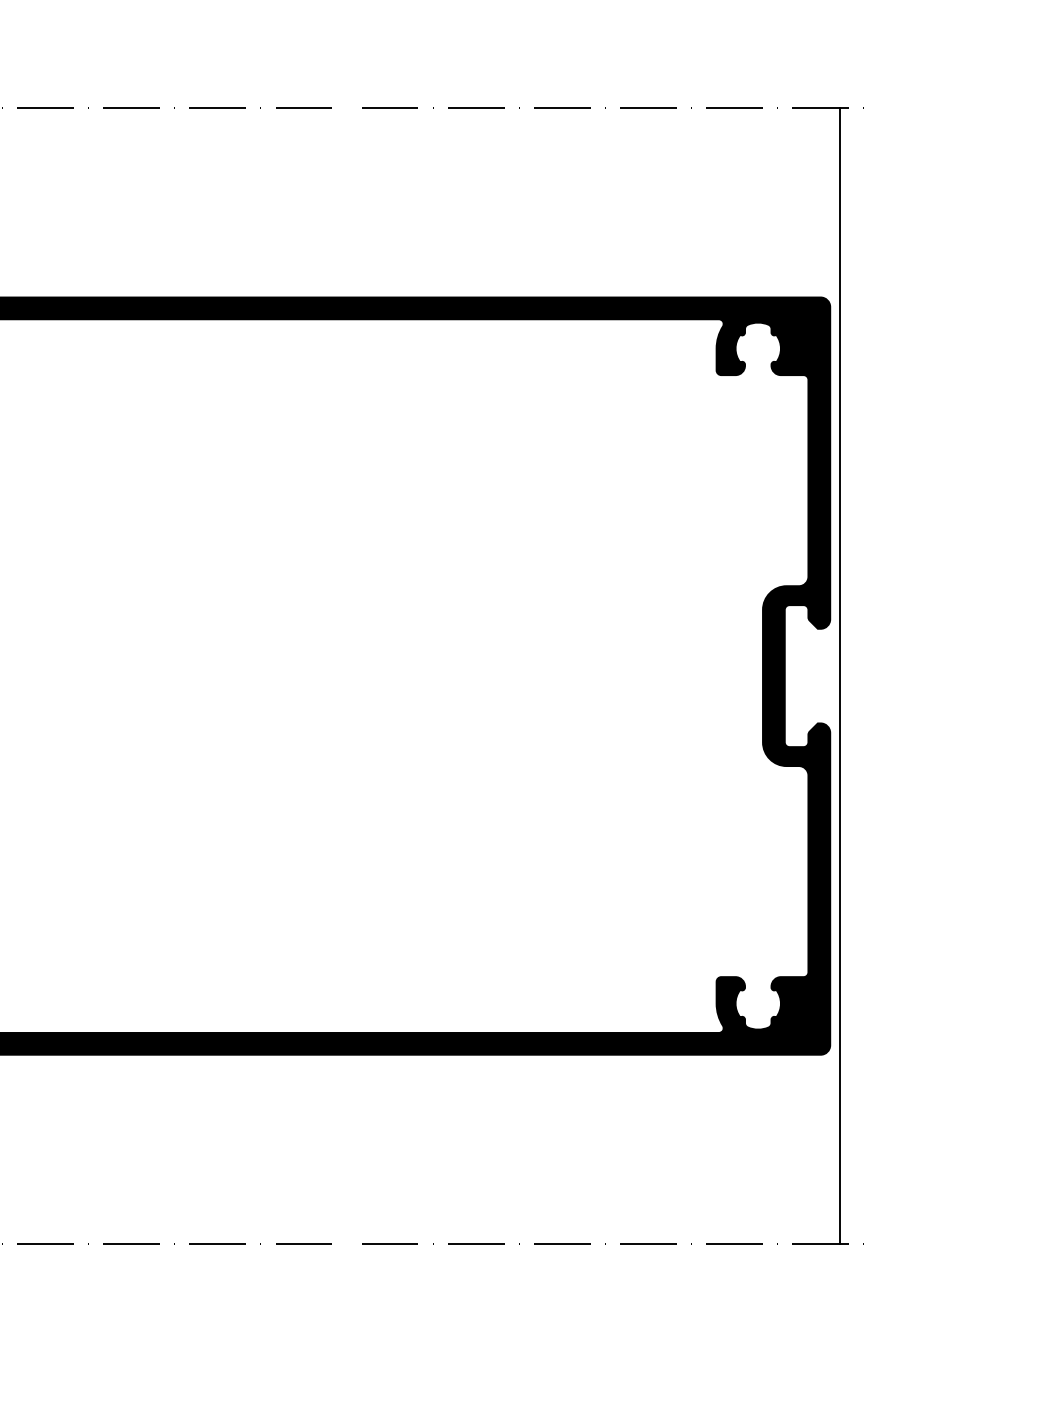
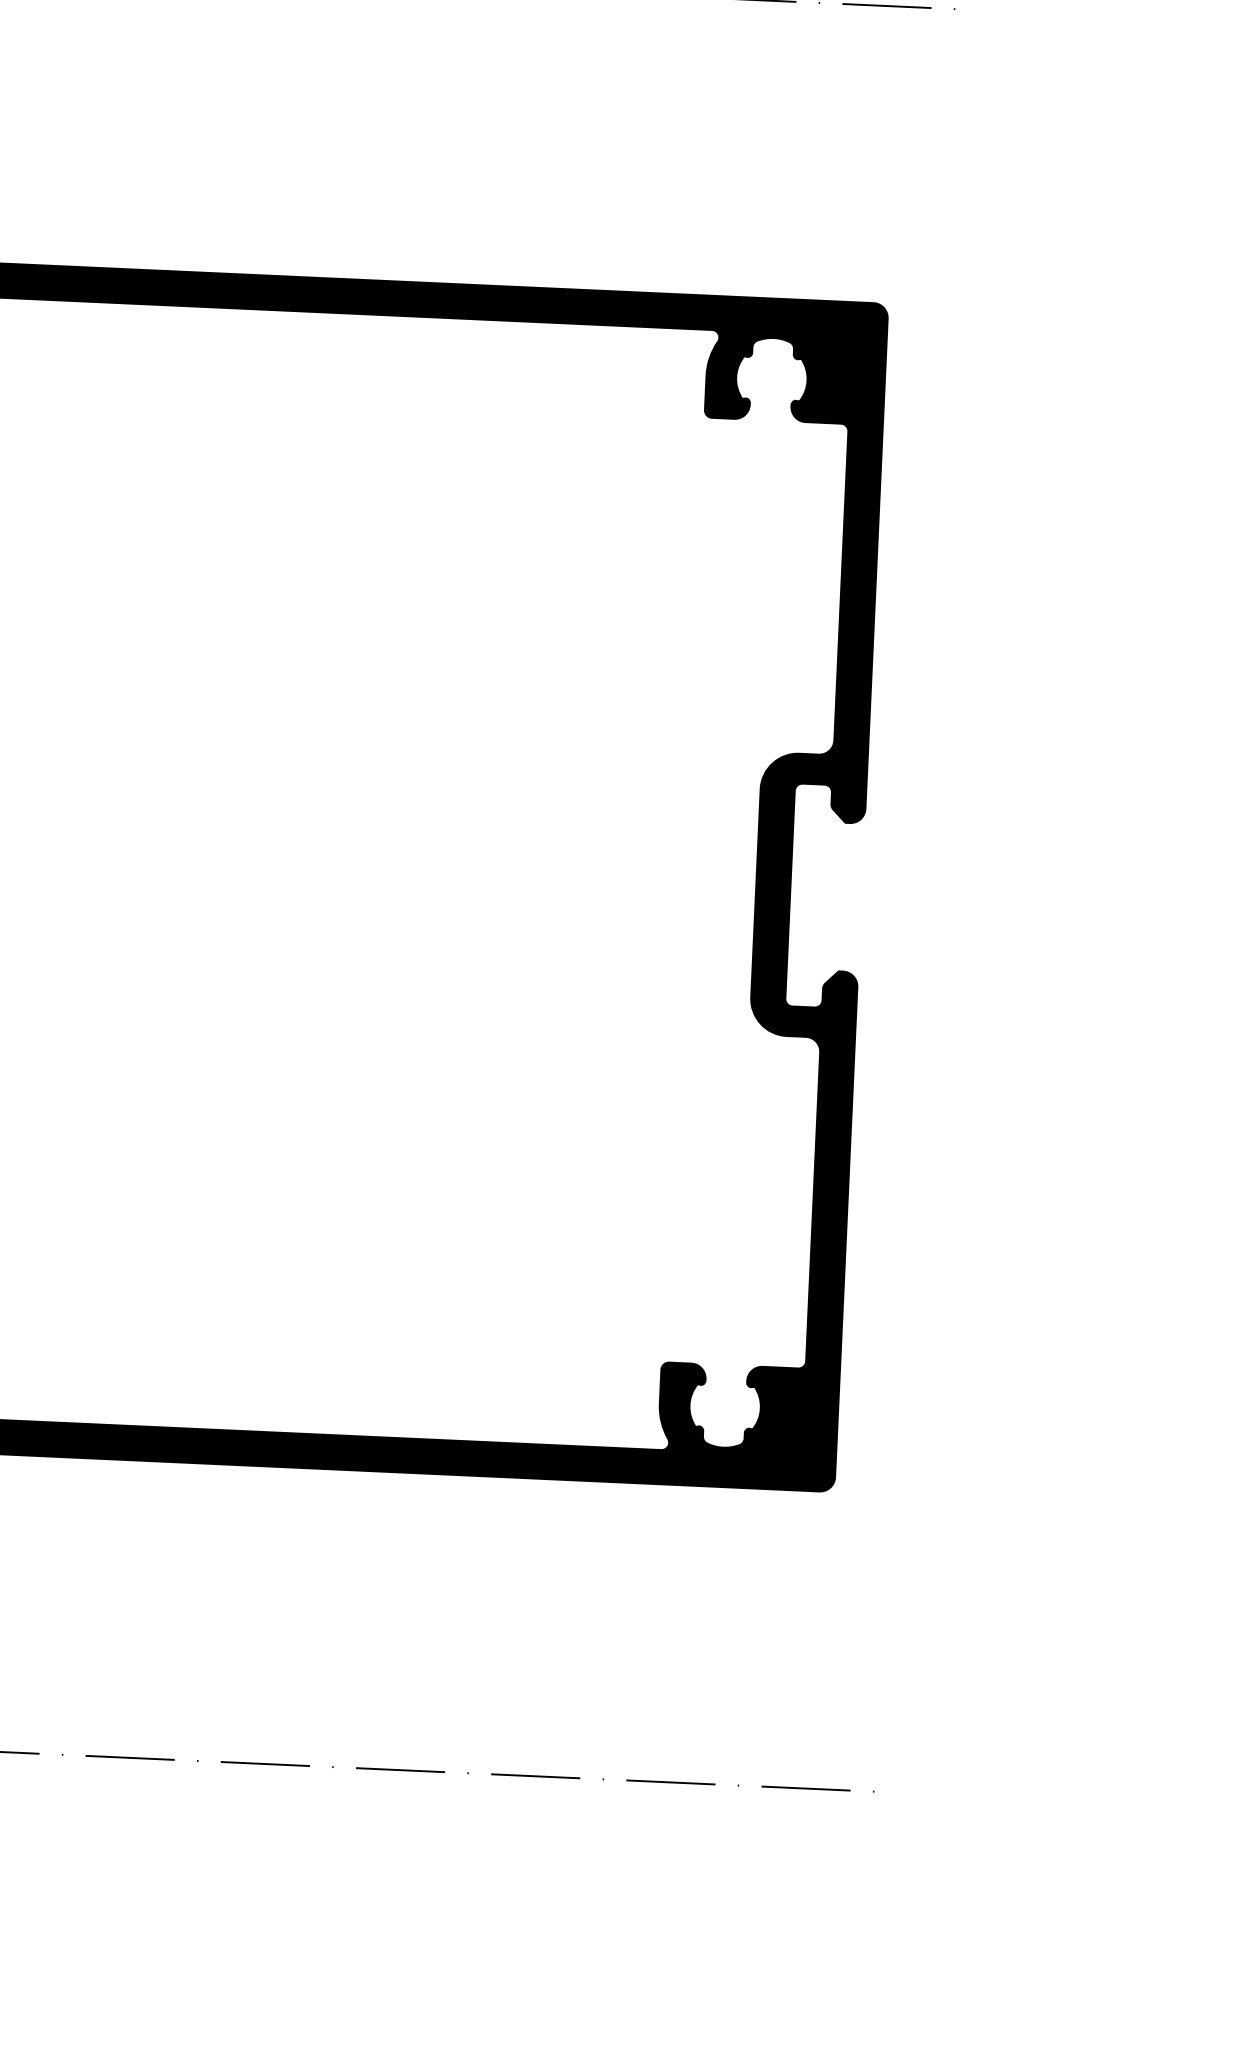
line: (839, 676) -> (875, 899), removed

